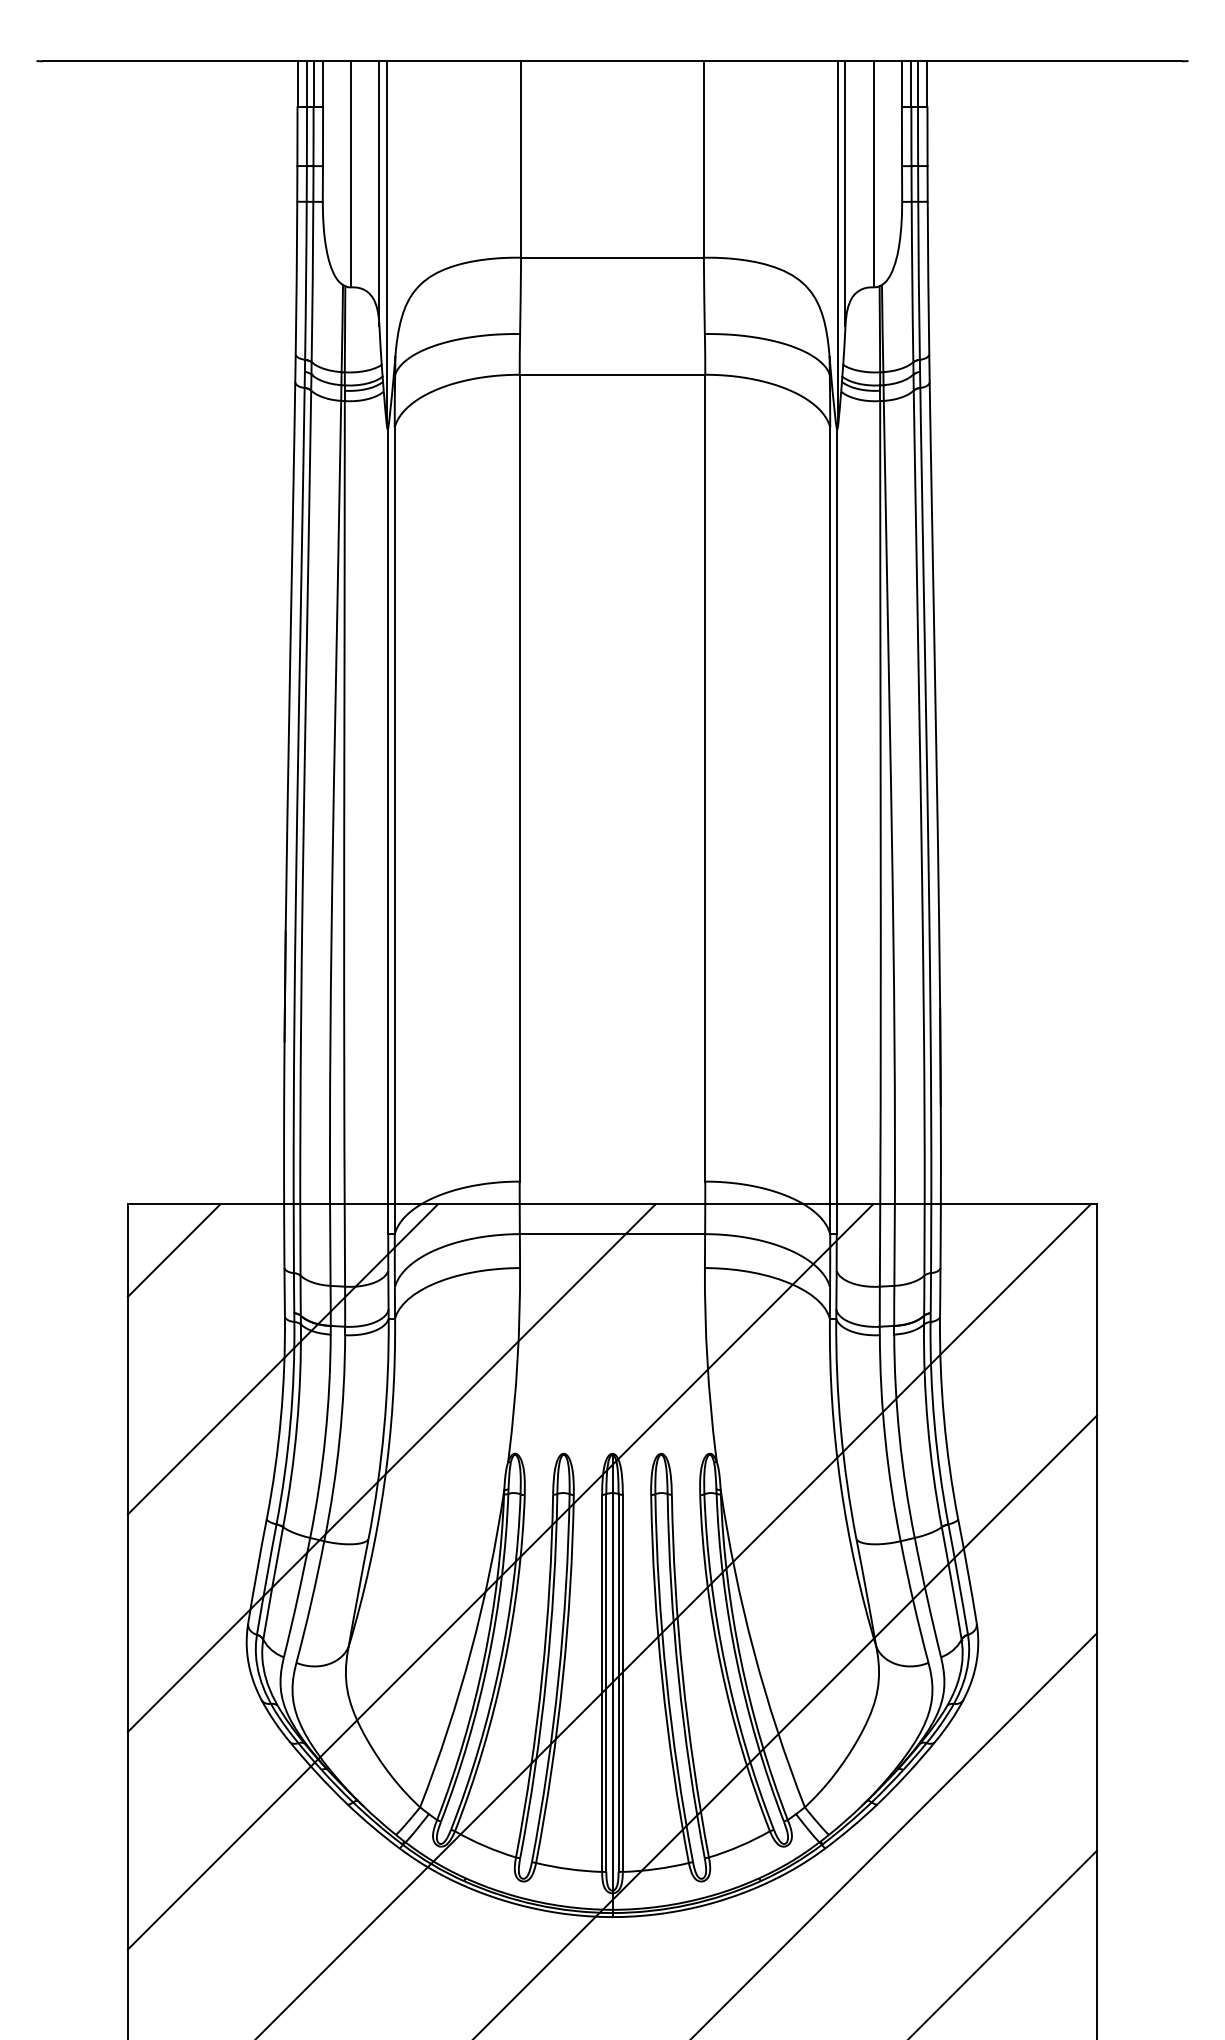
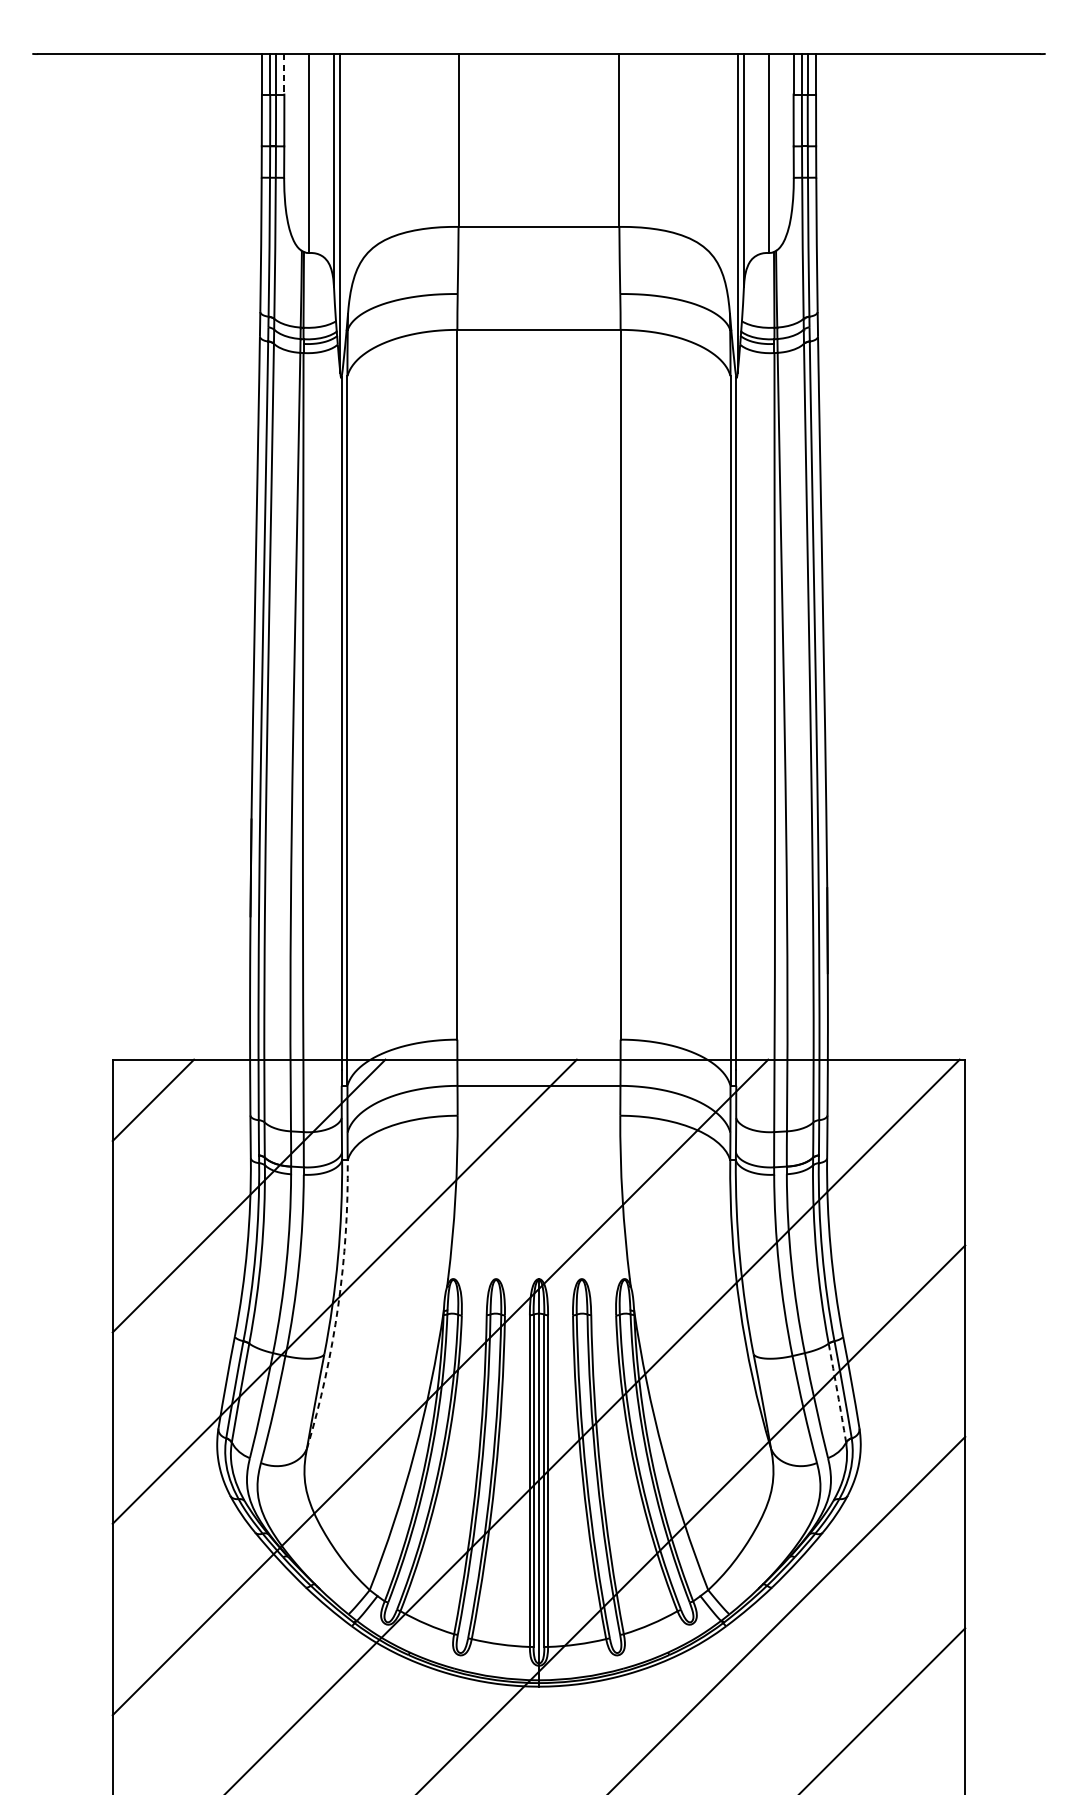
line: (323, 84) -> (284, 74), solid -> dashed
arc: (384, 1484) -> (338, 1306), solid -> dashed
arc: (951, 1583) -> (837, 1393), solid -> dashed

